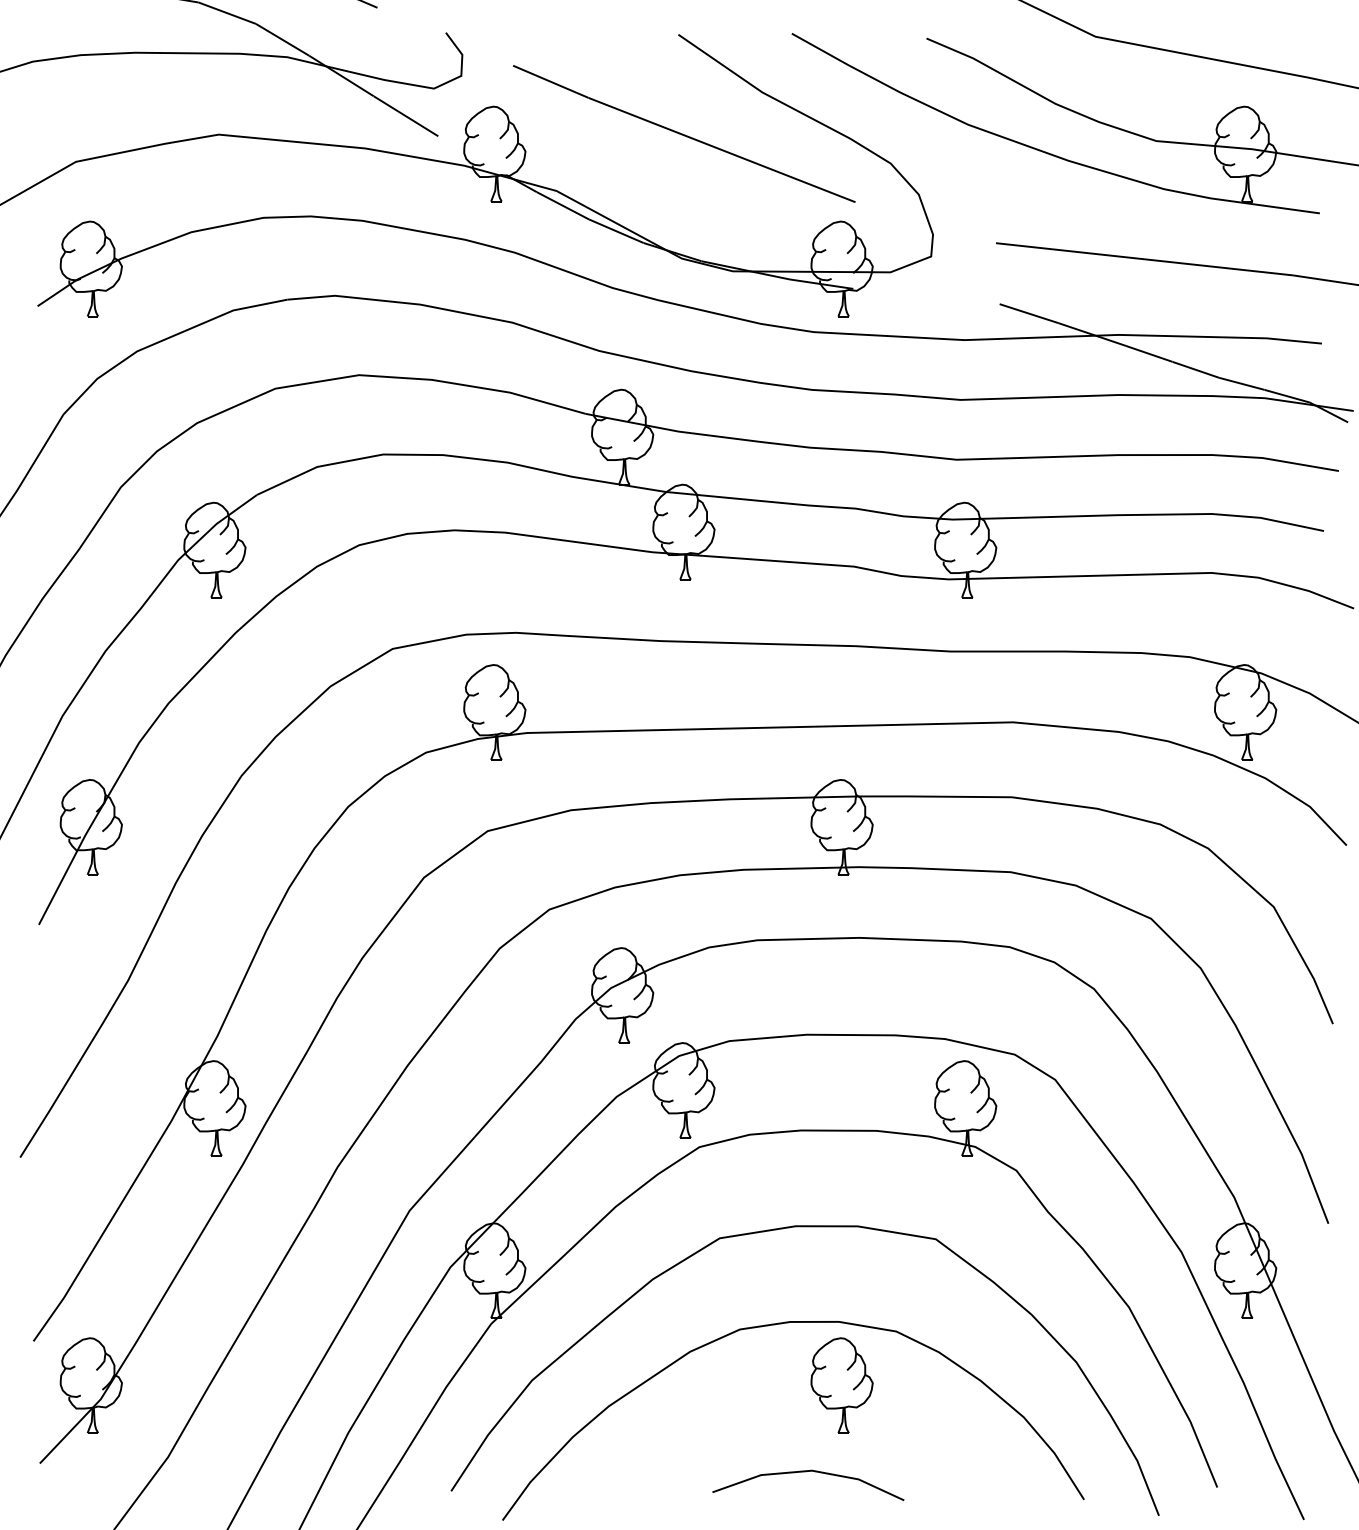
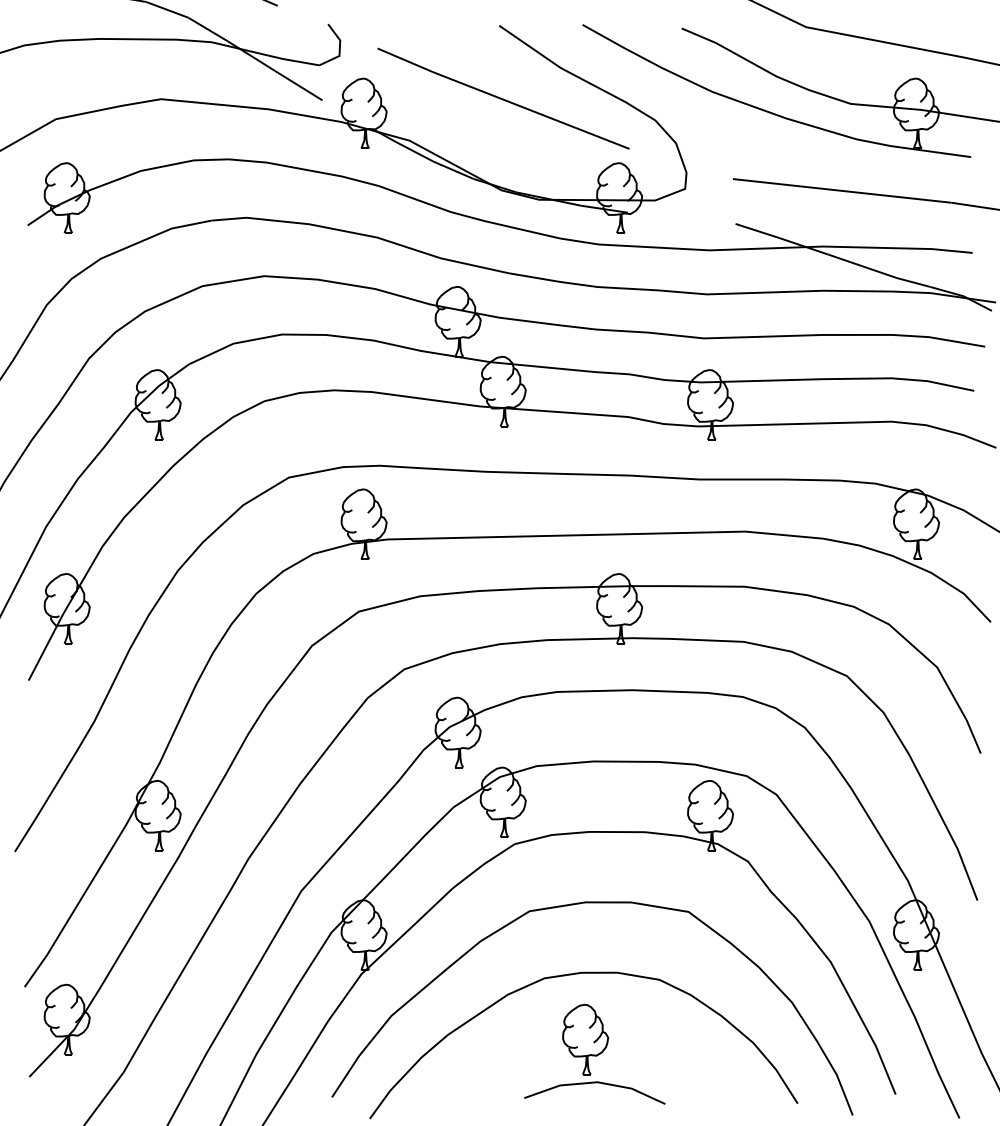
part: (841, 1385) -> (585, 1039), moved

